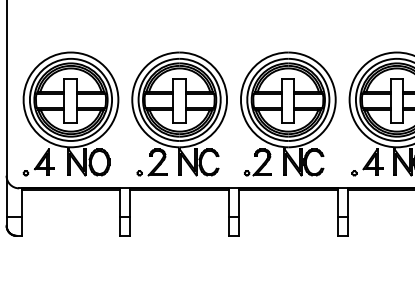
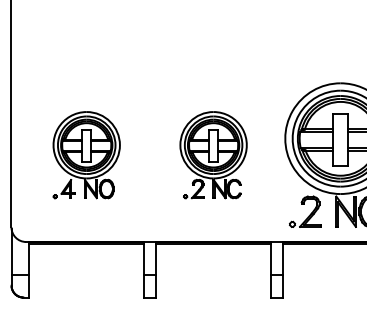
part: (70, 113) -> (86, 154), size x0.6
part: (179, 113) -> (213, 154), size x0.6

